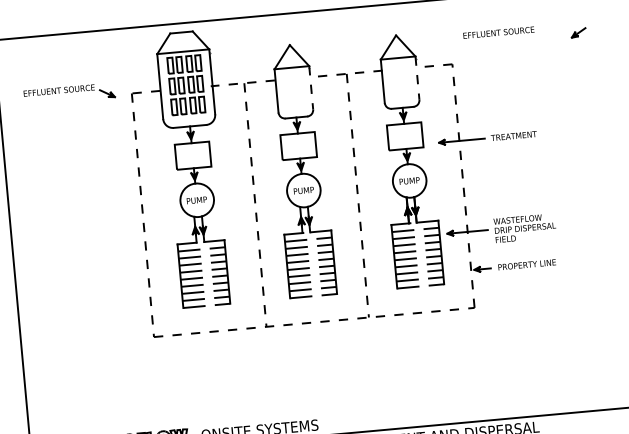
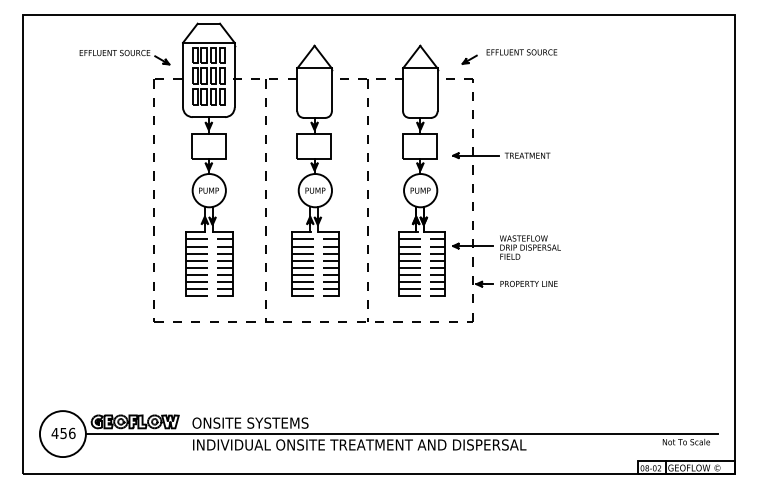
part: (578, 32) -> (469, 59), moved
line: (417, 77) -> (437, 89), dashed -> solid
line: (310, 87) -> (331, 89), dashed -> solid
part: (69, 94) -> (124, 57), moved

